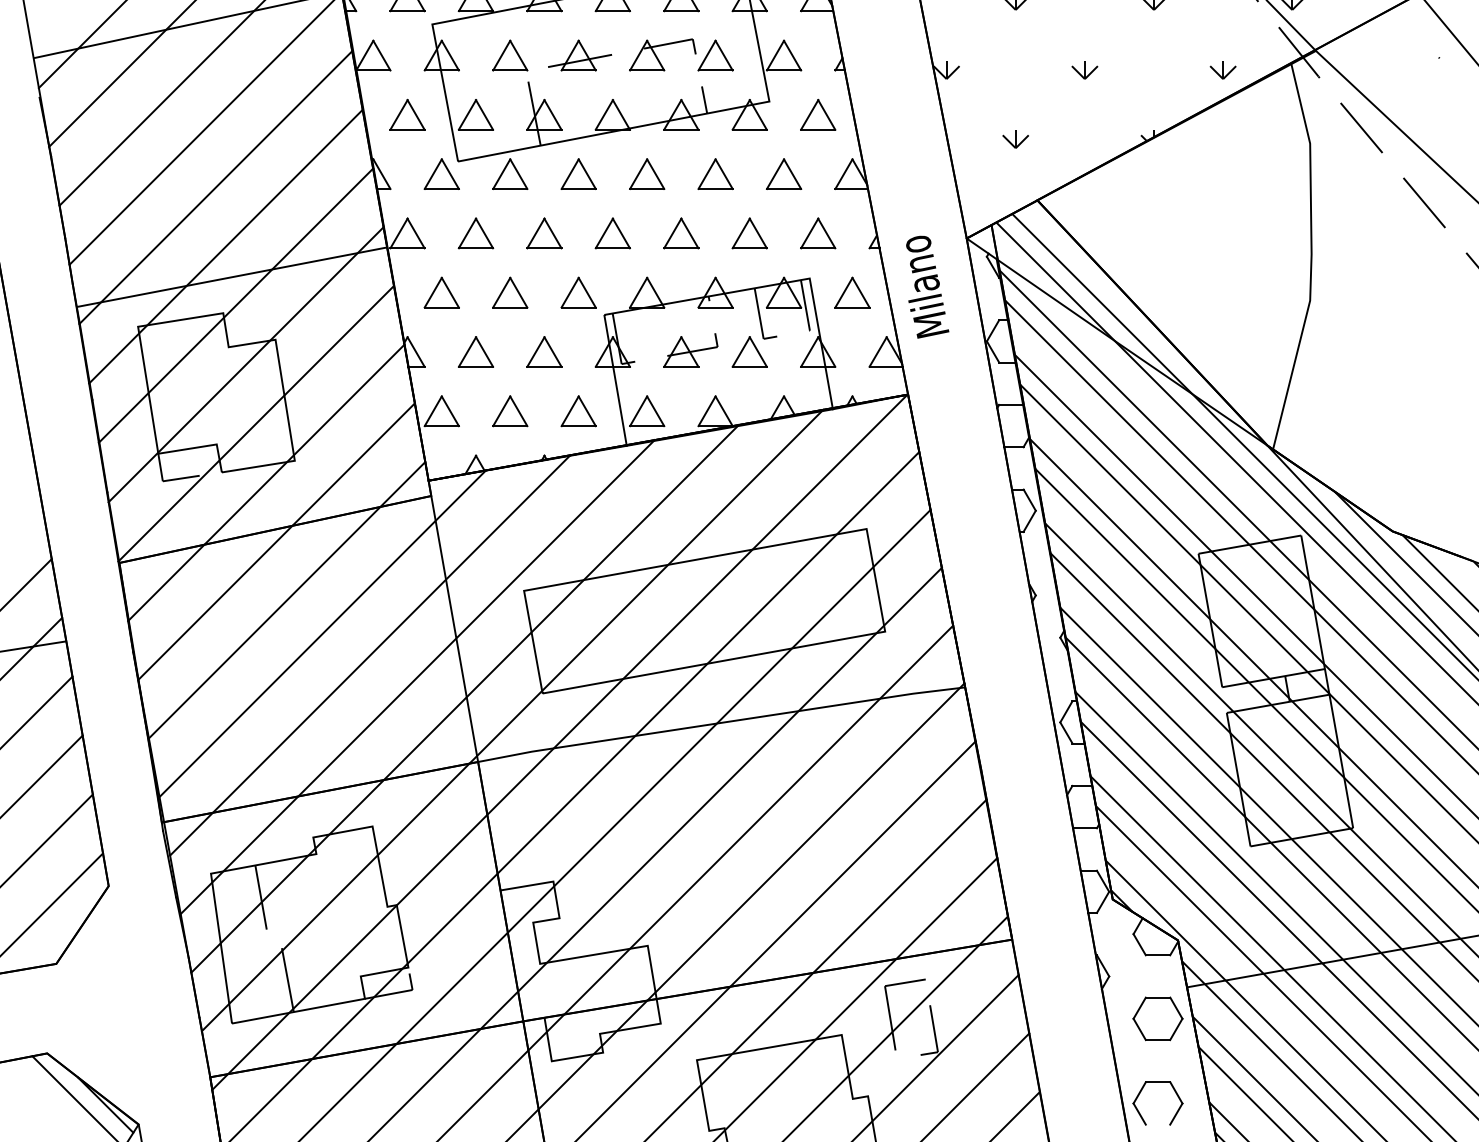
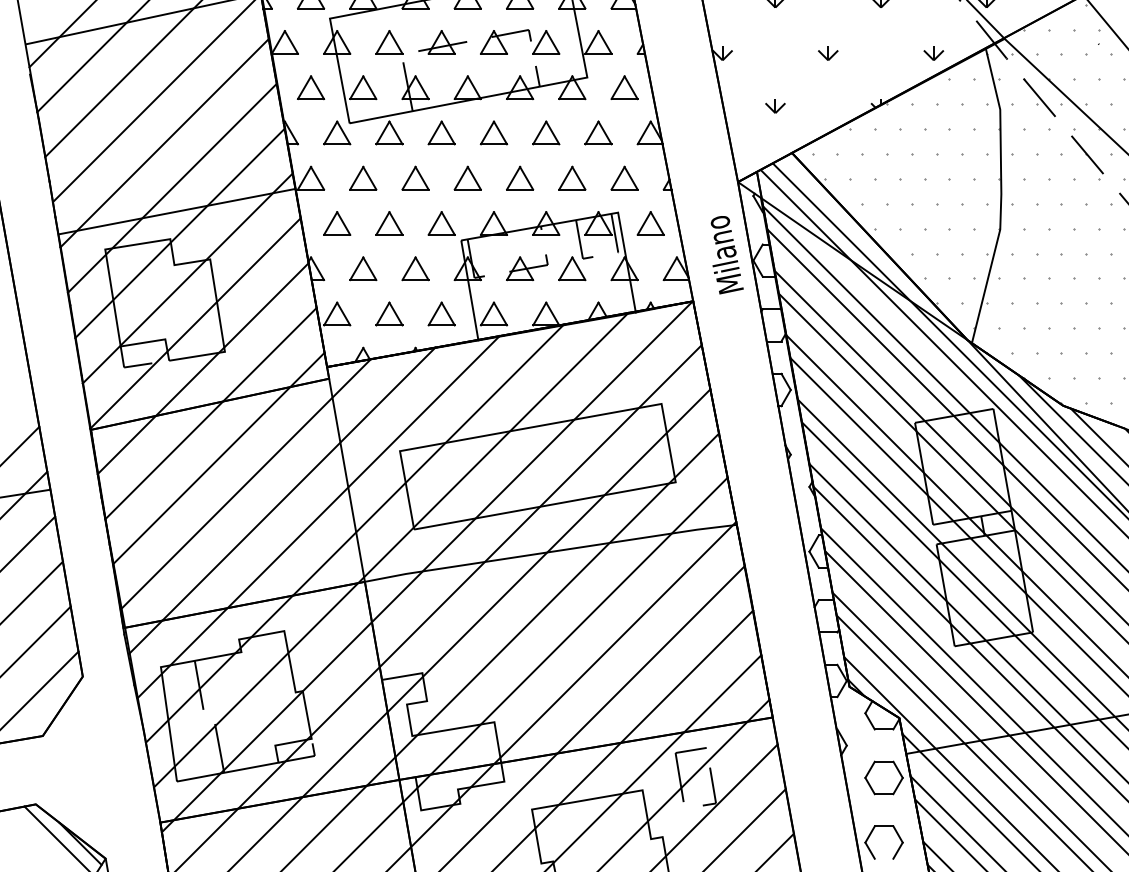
hatch: (1267, 283) -> (967, 216), added
text: (927, 286) -> (727, 254), moved

